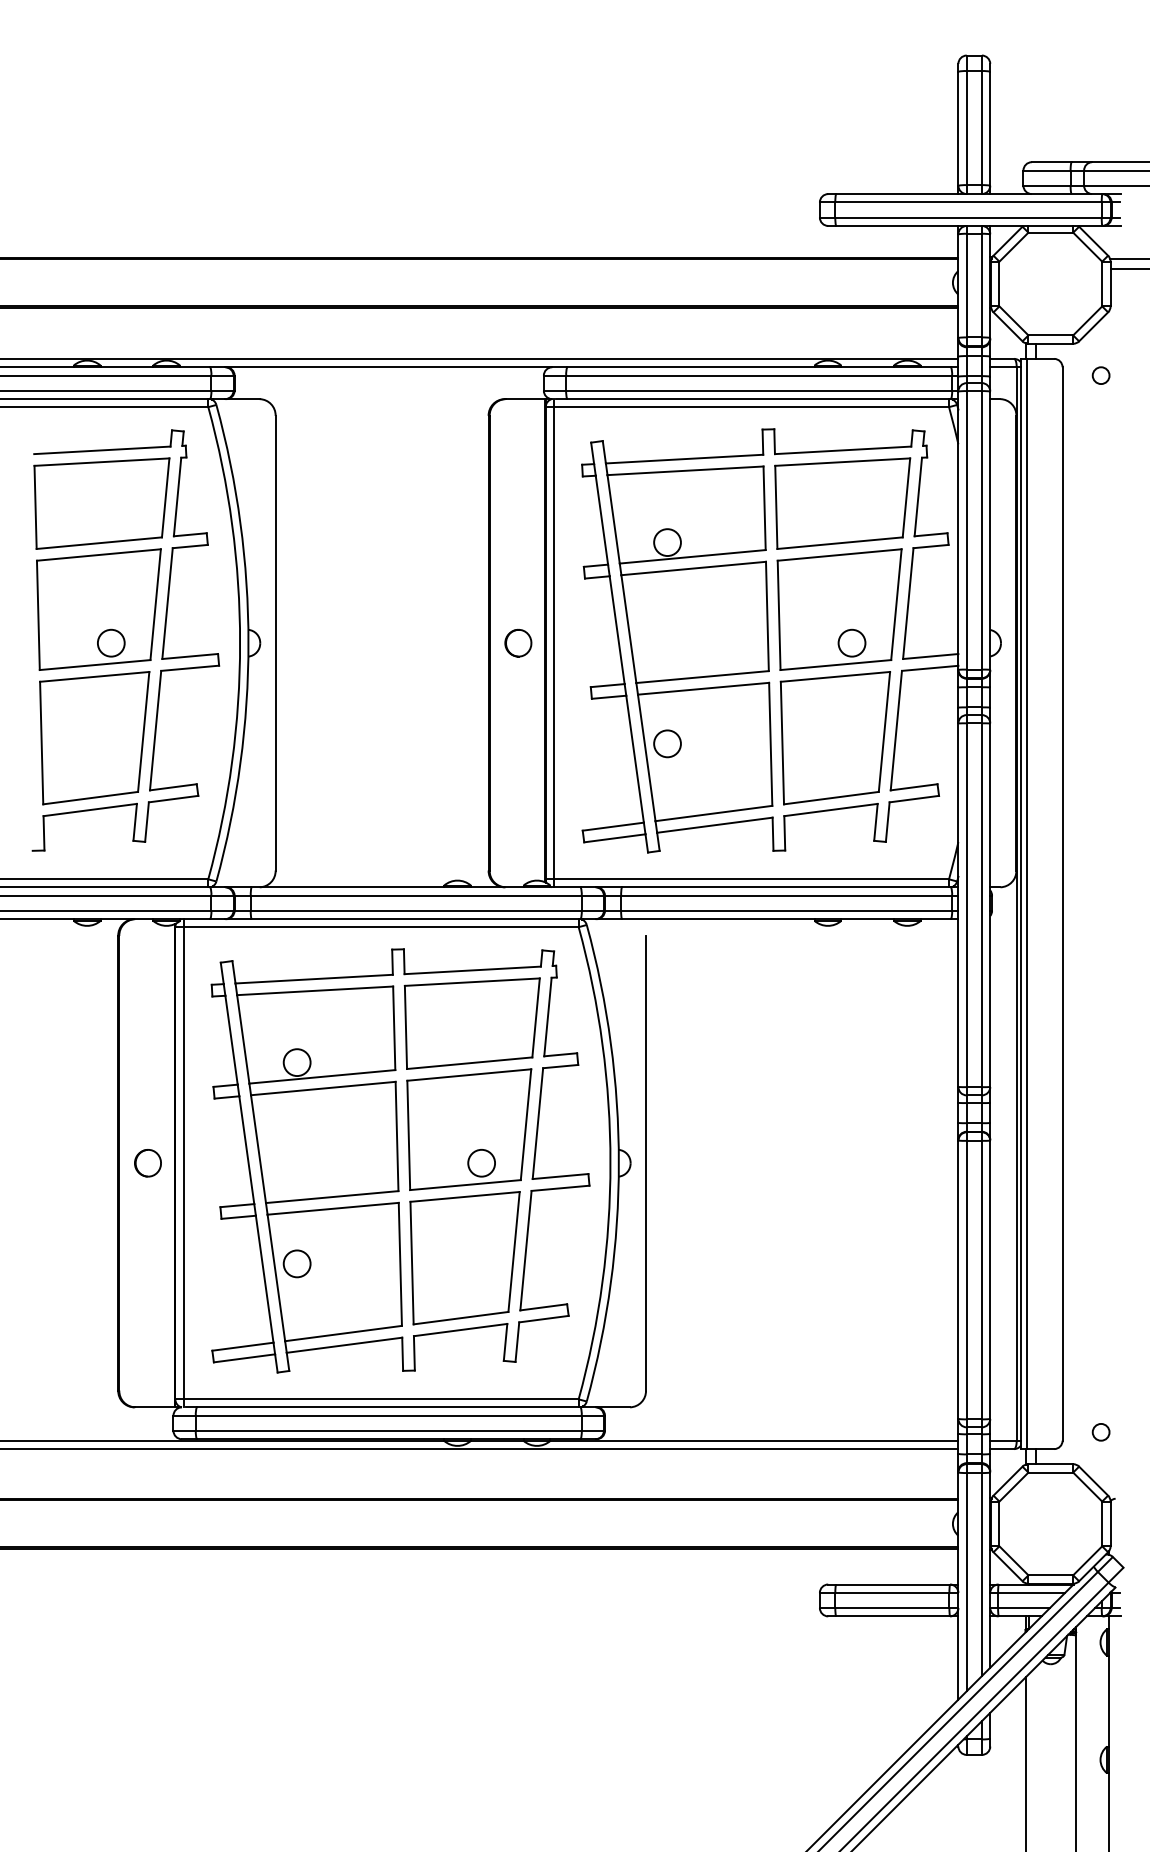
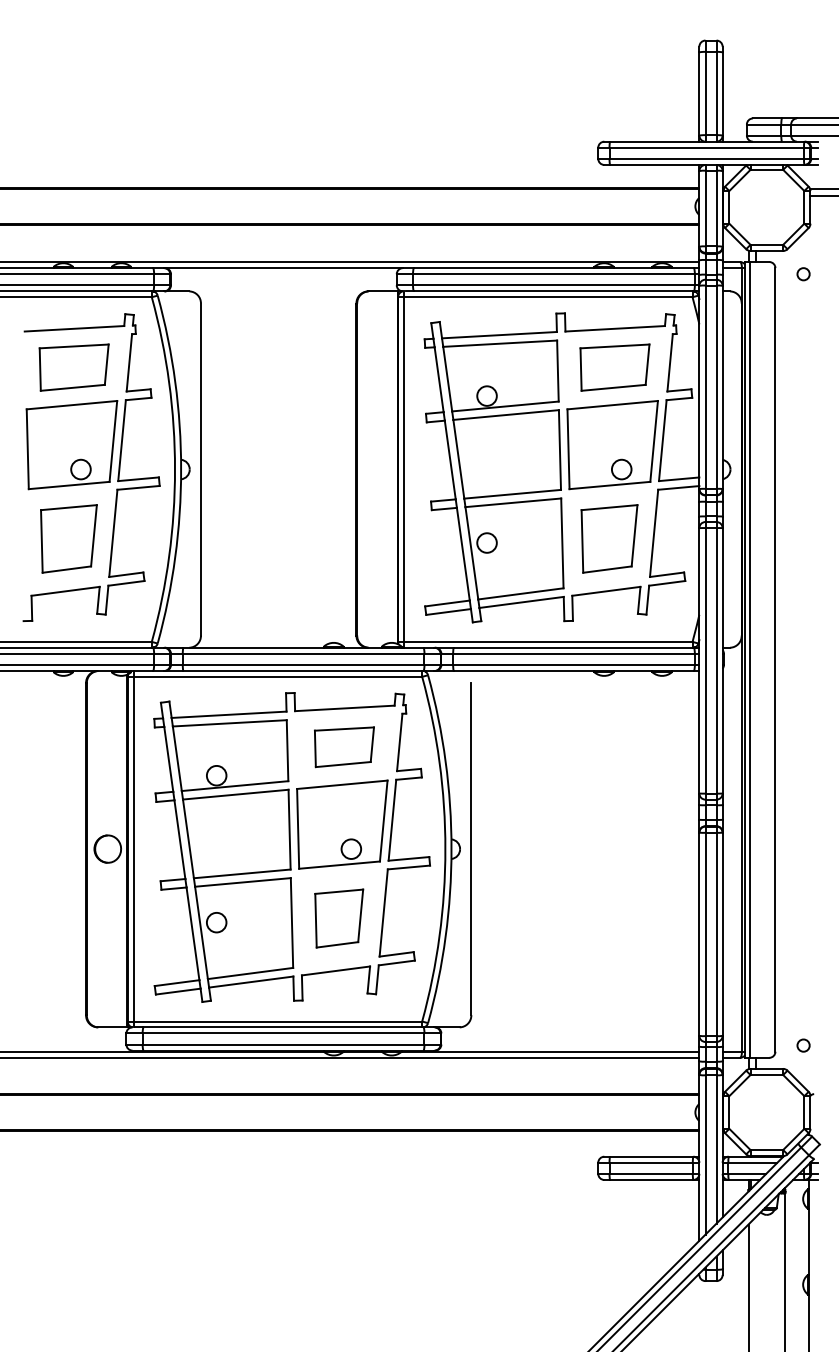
part: (101, 503) -> (73, 367), size x0.7
part: (842, 503) -> (614, 367), size x0.7
part: (518, 642) -> (378, 469), removed
part: (94, 738) -> (68, 539), size x0.7
part: (834, 738) -> (608, 539), size x0.7
part: (471, 1023) -> (343, 747), size x0.6
part: (147, 1163) -> (107, 849), size x1.4
part: (464, 1258) -> (338, 918), size x0.6

